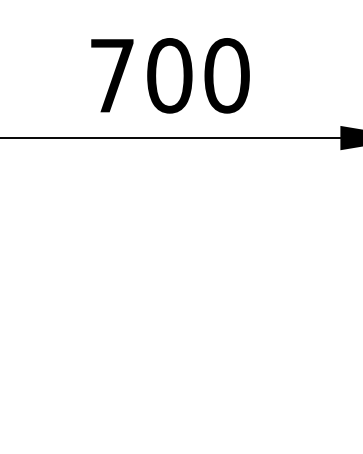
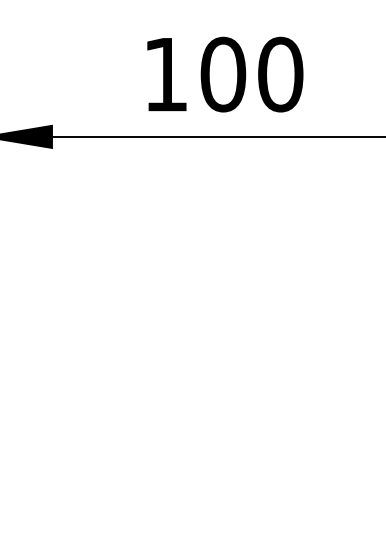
text: (111, 75) -> (165, 74), 700 -> 100

